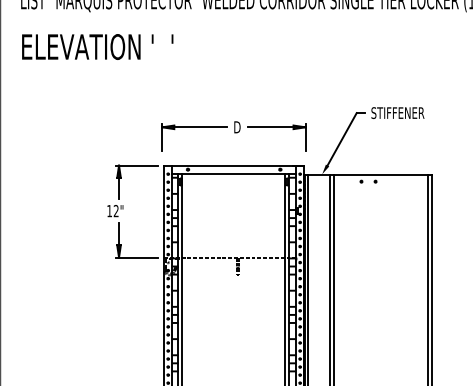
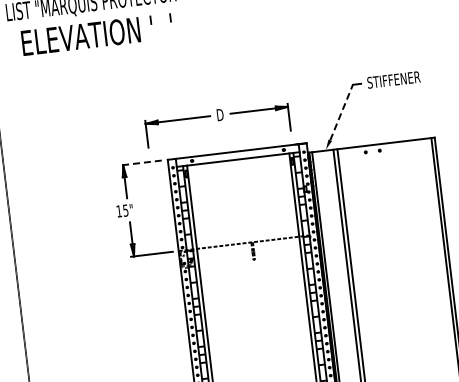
text: (97, 46) -> (96, 34), moved
part: (233, 136) -> (217, 124), moved
line: (342, 139) -> (341, 112), solid -> dashed
line: (136, 165) -> (140, 162), solid -> dashed
text: (115, 211) -> (125, 211), 12" -> 15"

